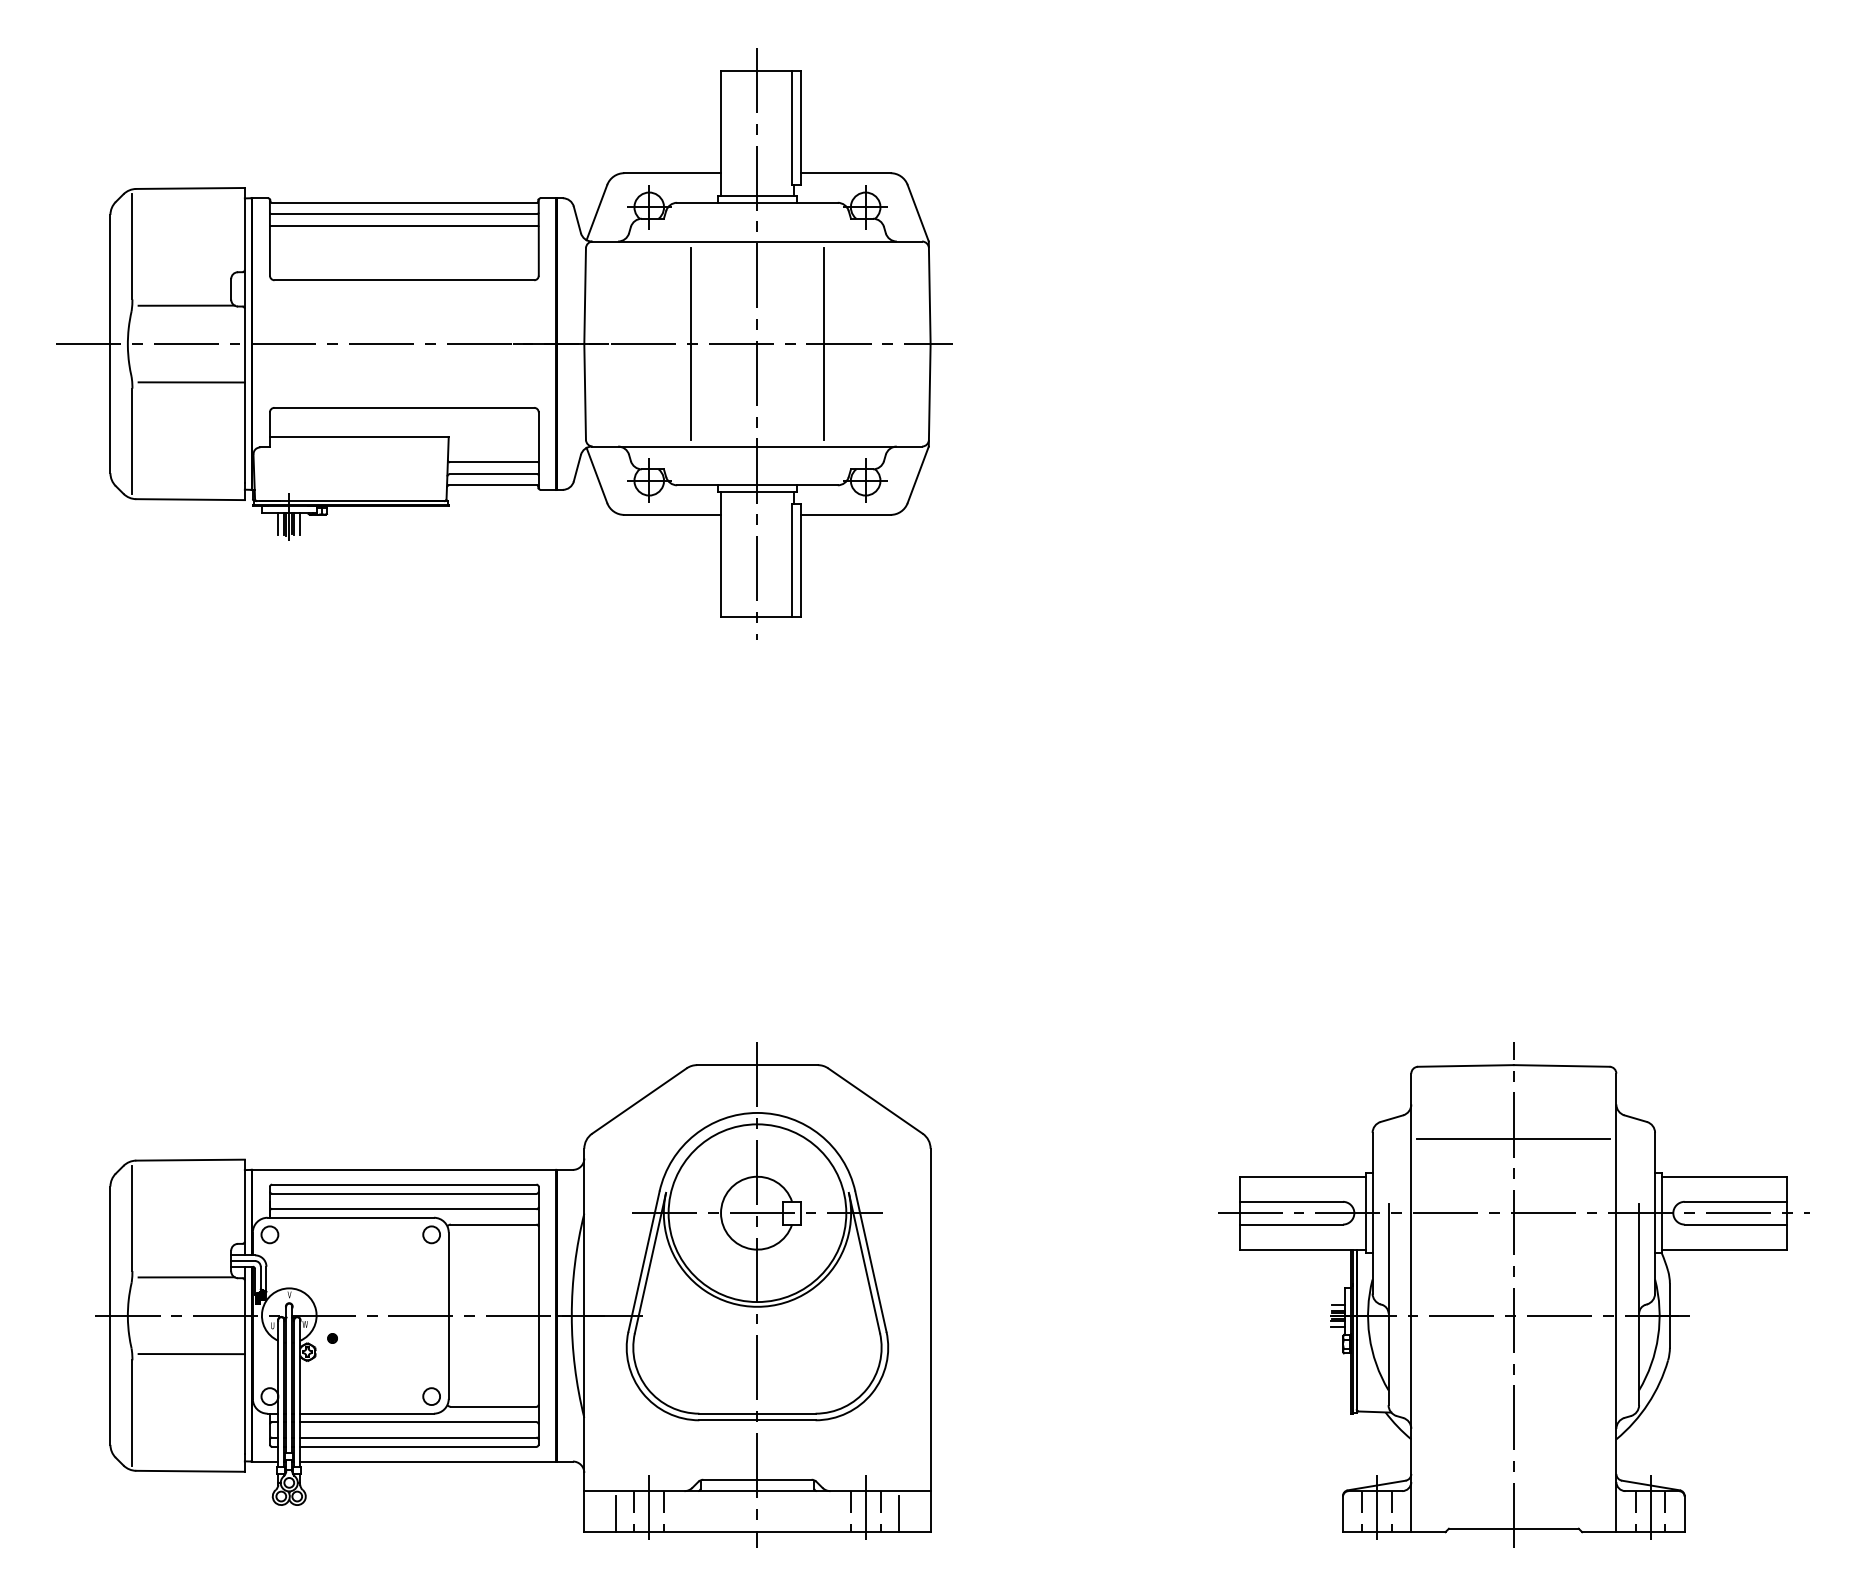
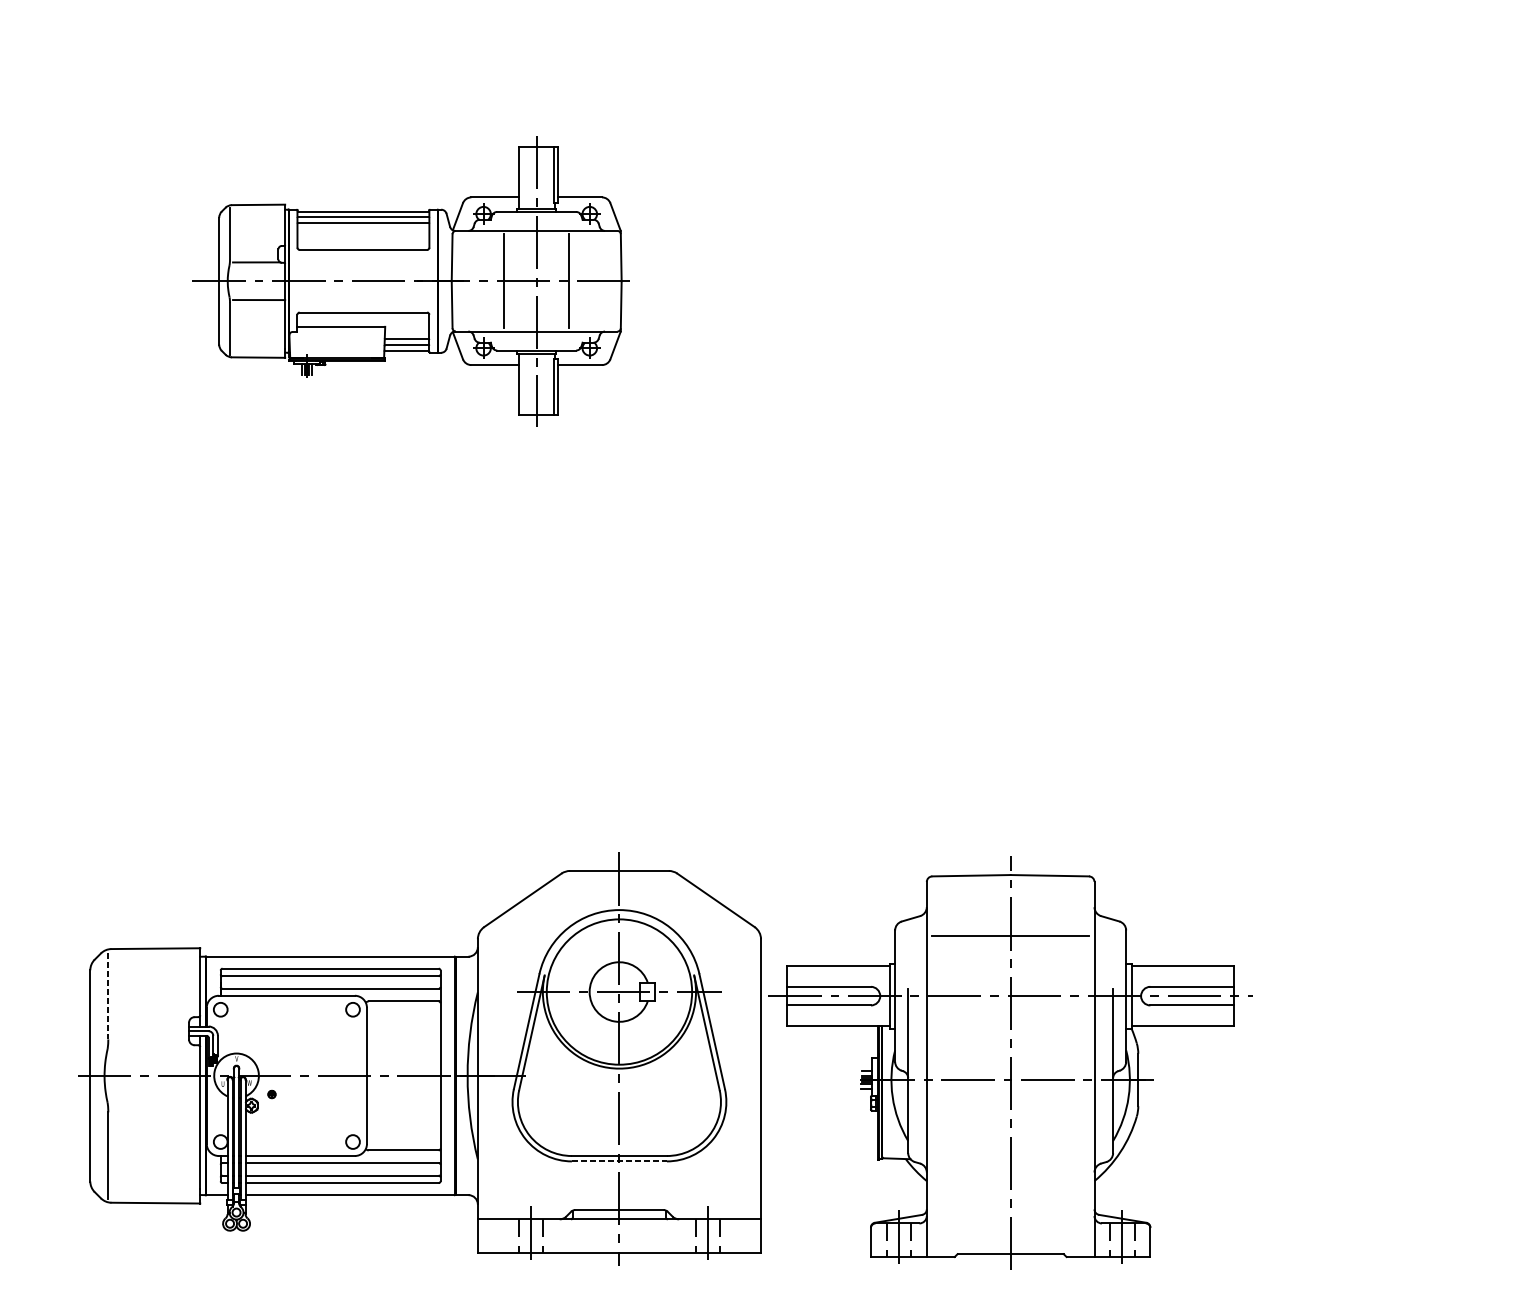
part: (504, 343) -> (412, 280), size x0.6
line: (132, 1218) -> (108, 996), solid -> dashed
line: (186, 1277) -> (152, 1044), removed
part: (1513, 1294) -> (1010, 1062), moved
line: (191, 1354) -> (156, 1107), removed
line: (757, 1420) -> (619, 1161), solid -> dashed
line: (616, 1513) -> (504, 1237), removed
line: (898, 1513) -> (734, 1237), removed

